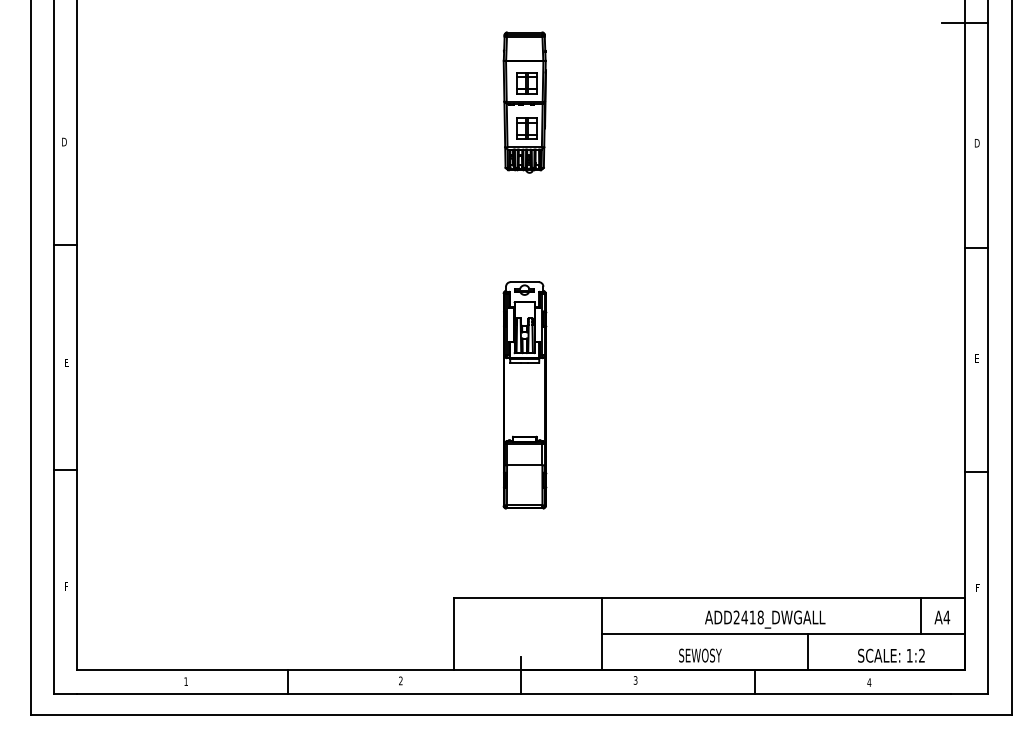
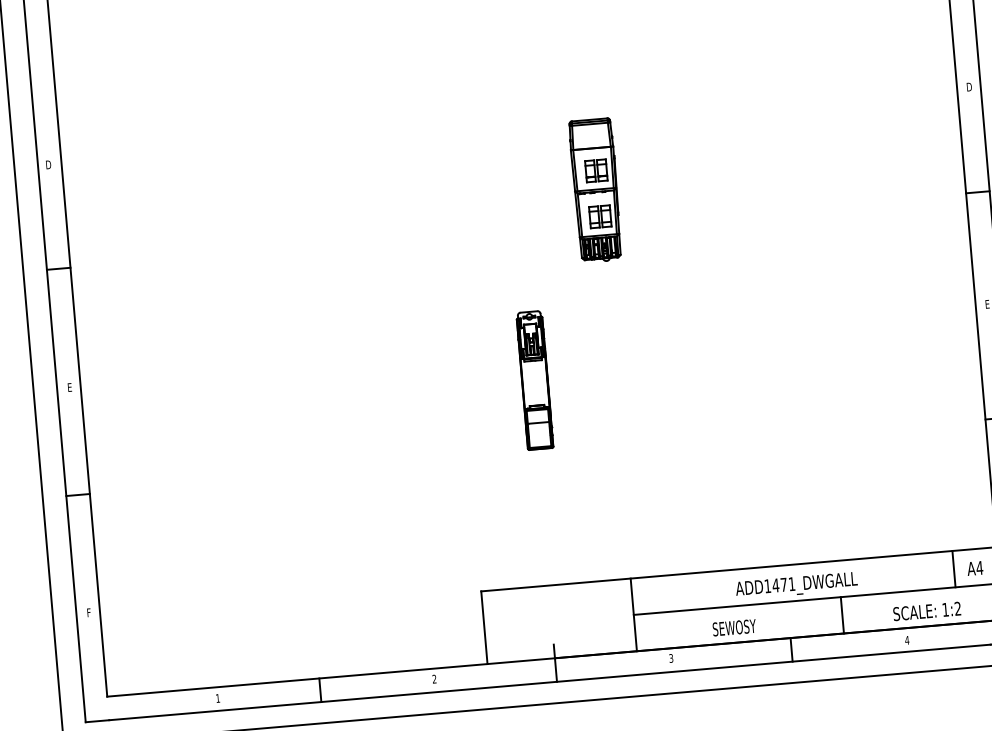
part: (524, 102) -> (595, 190), moved
part: (524, 395) -> (534, 380), size x0.6
text: (748, 617) -> (779, 585), ADD2418_DWGALL -> ADD1471_DWGALL

